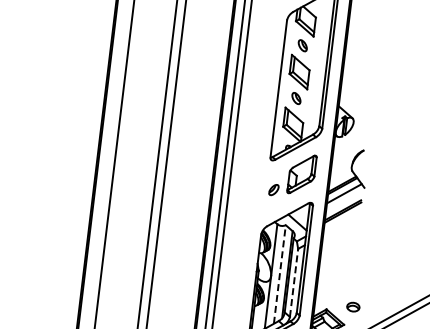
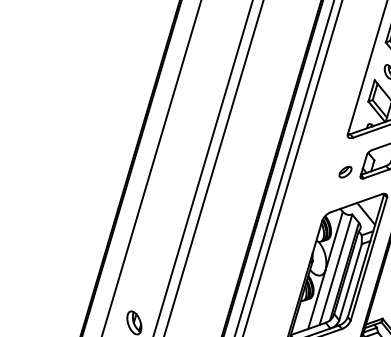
line: (279, 274) -> (335, 269), dashed -> solid
line: (294, 282) -> (351, 281), dashed -> solid

